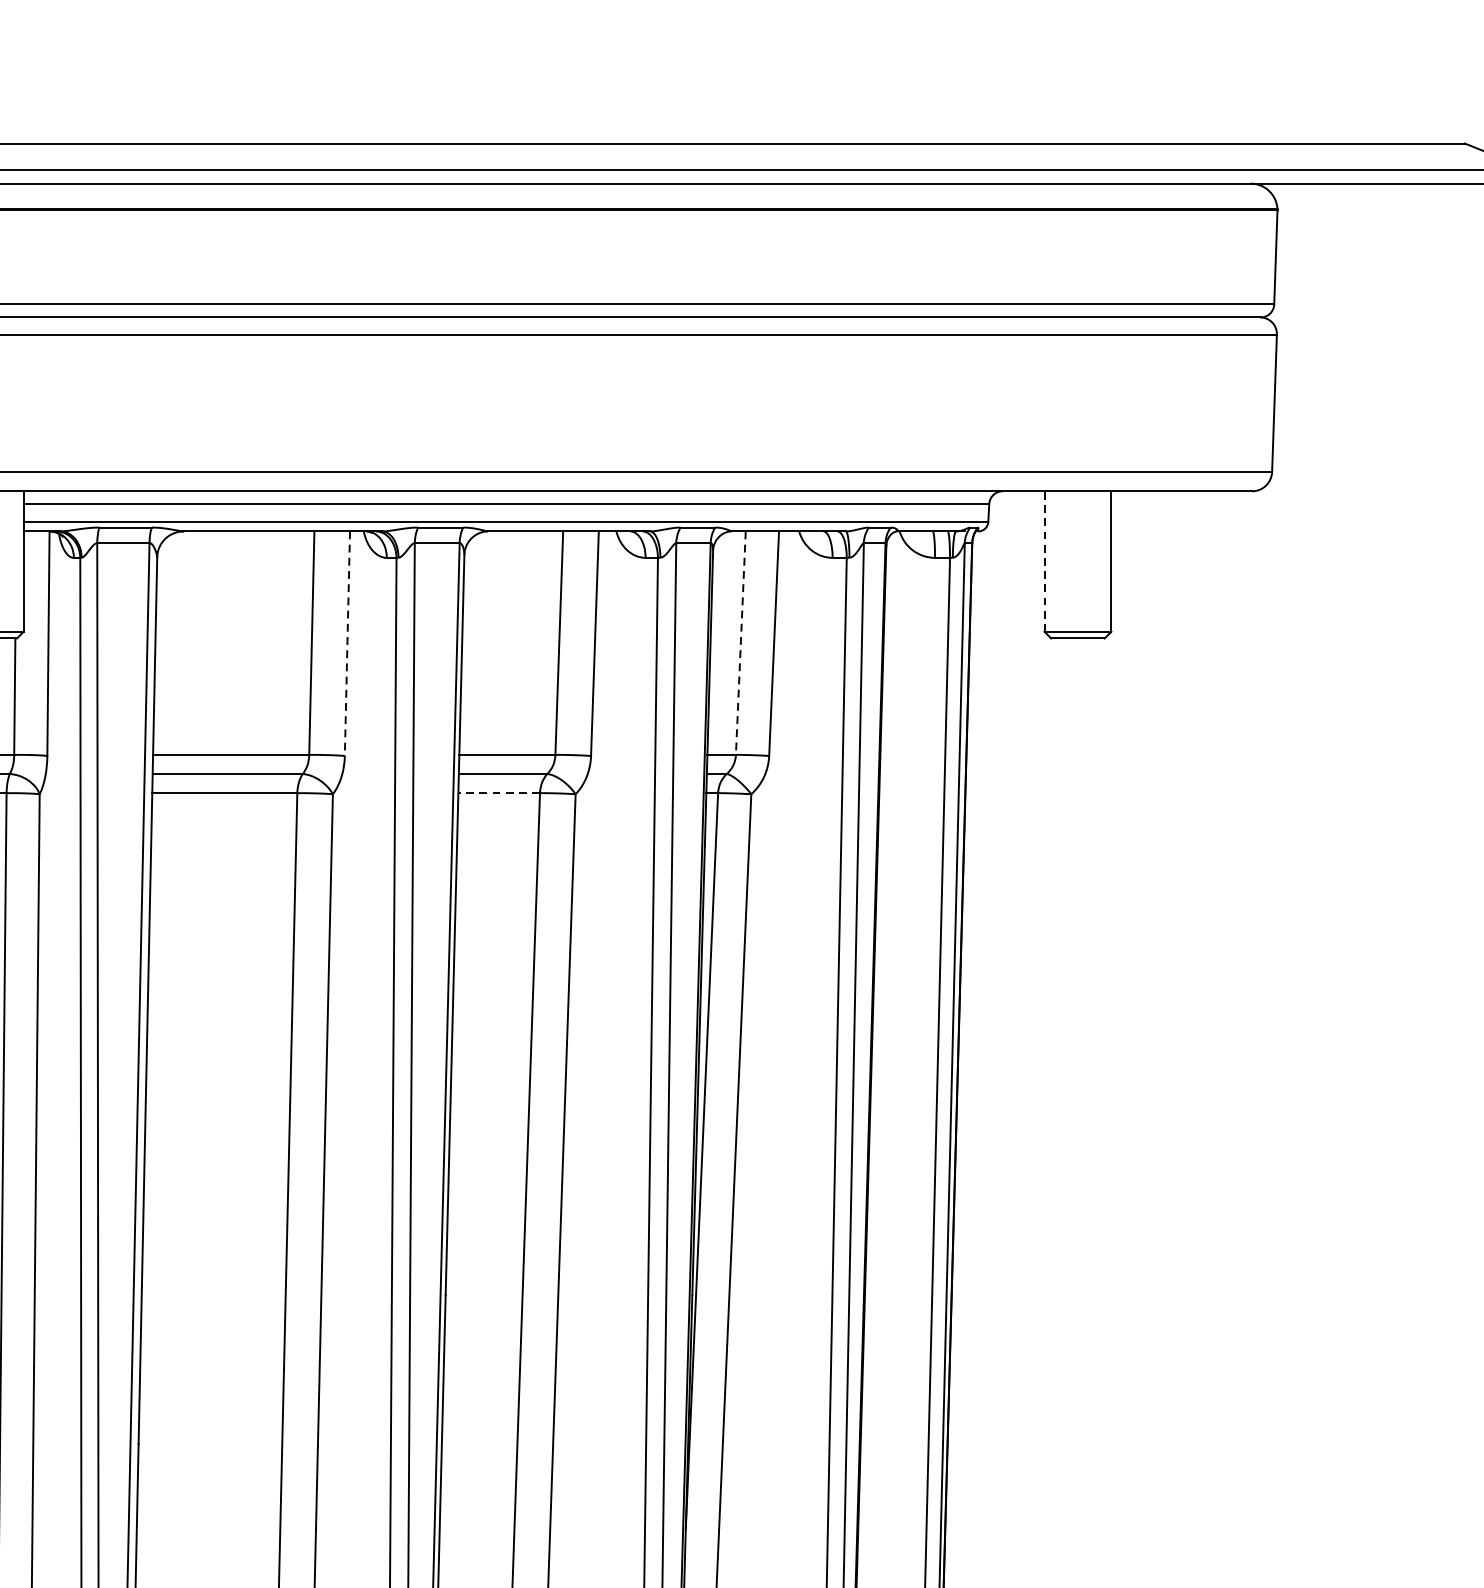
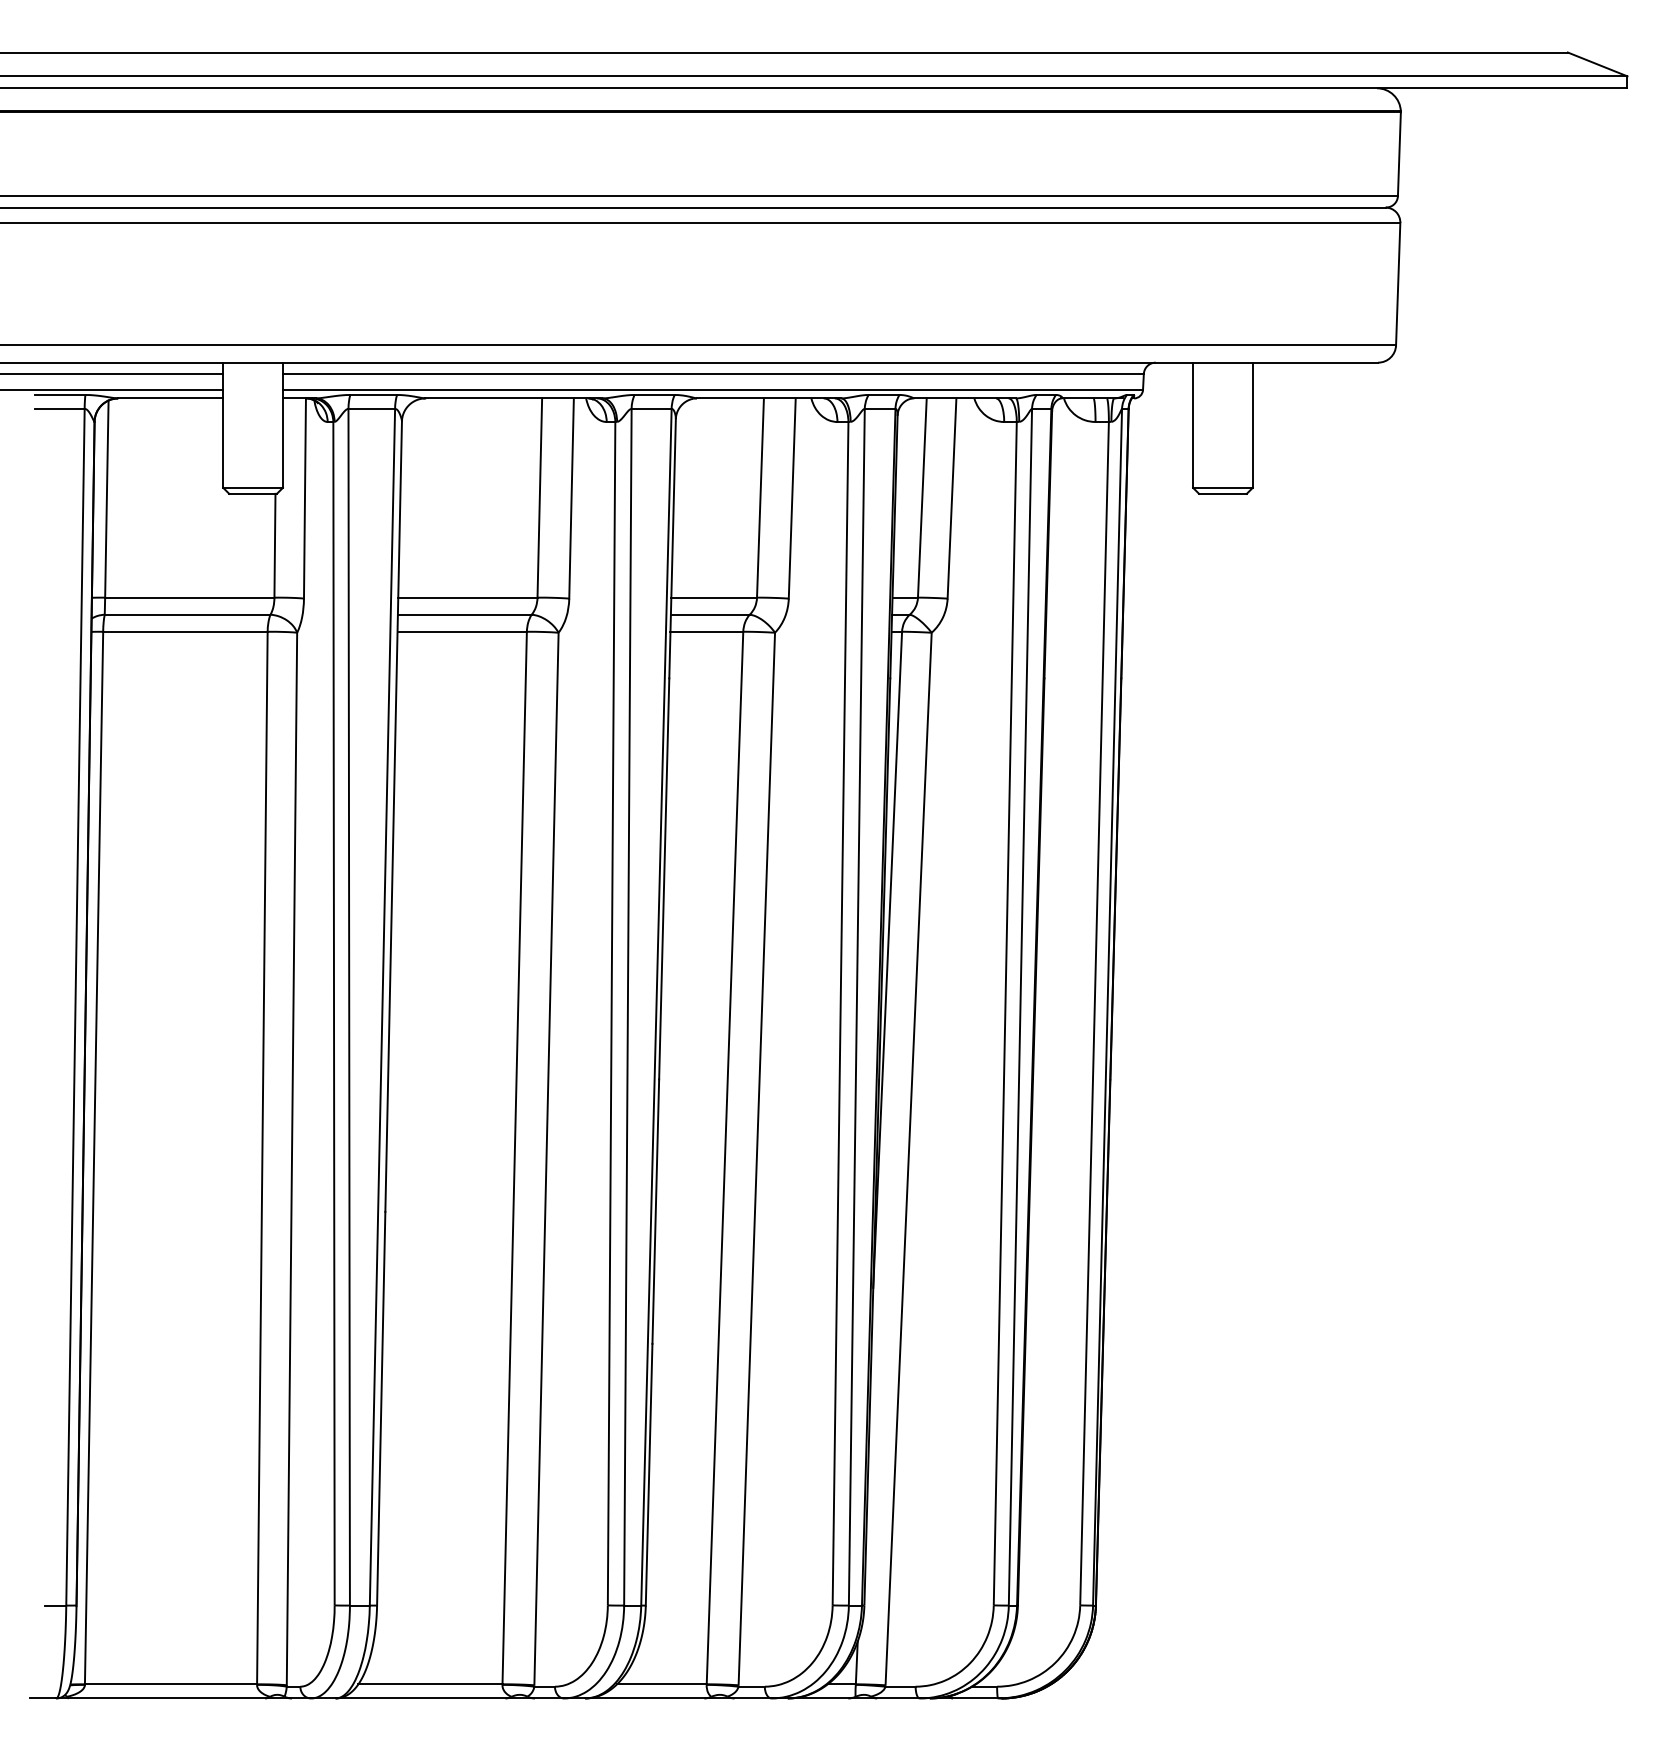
line: (1044, 561) -> (1193, 425), dashed -> solid
line: (741, 643) -> (922, 498), dashed -> solid
line: (347, 644) -> (571, 499), dashed -> solid
line: (498, 792) -> (706, 631), dashed -> solid

